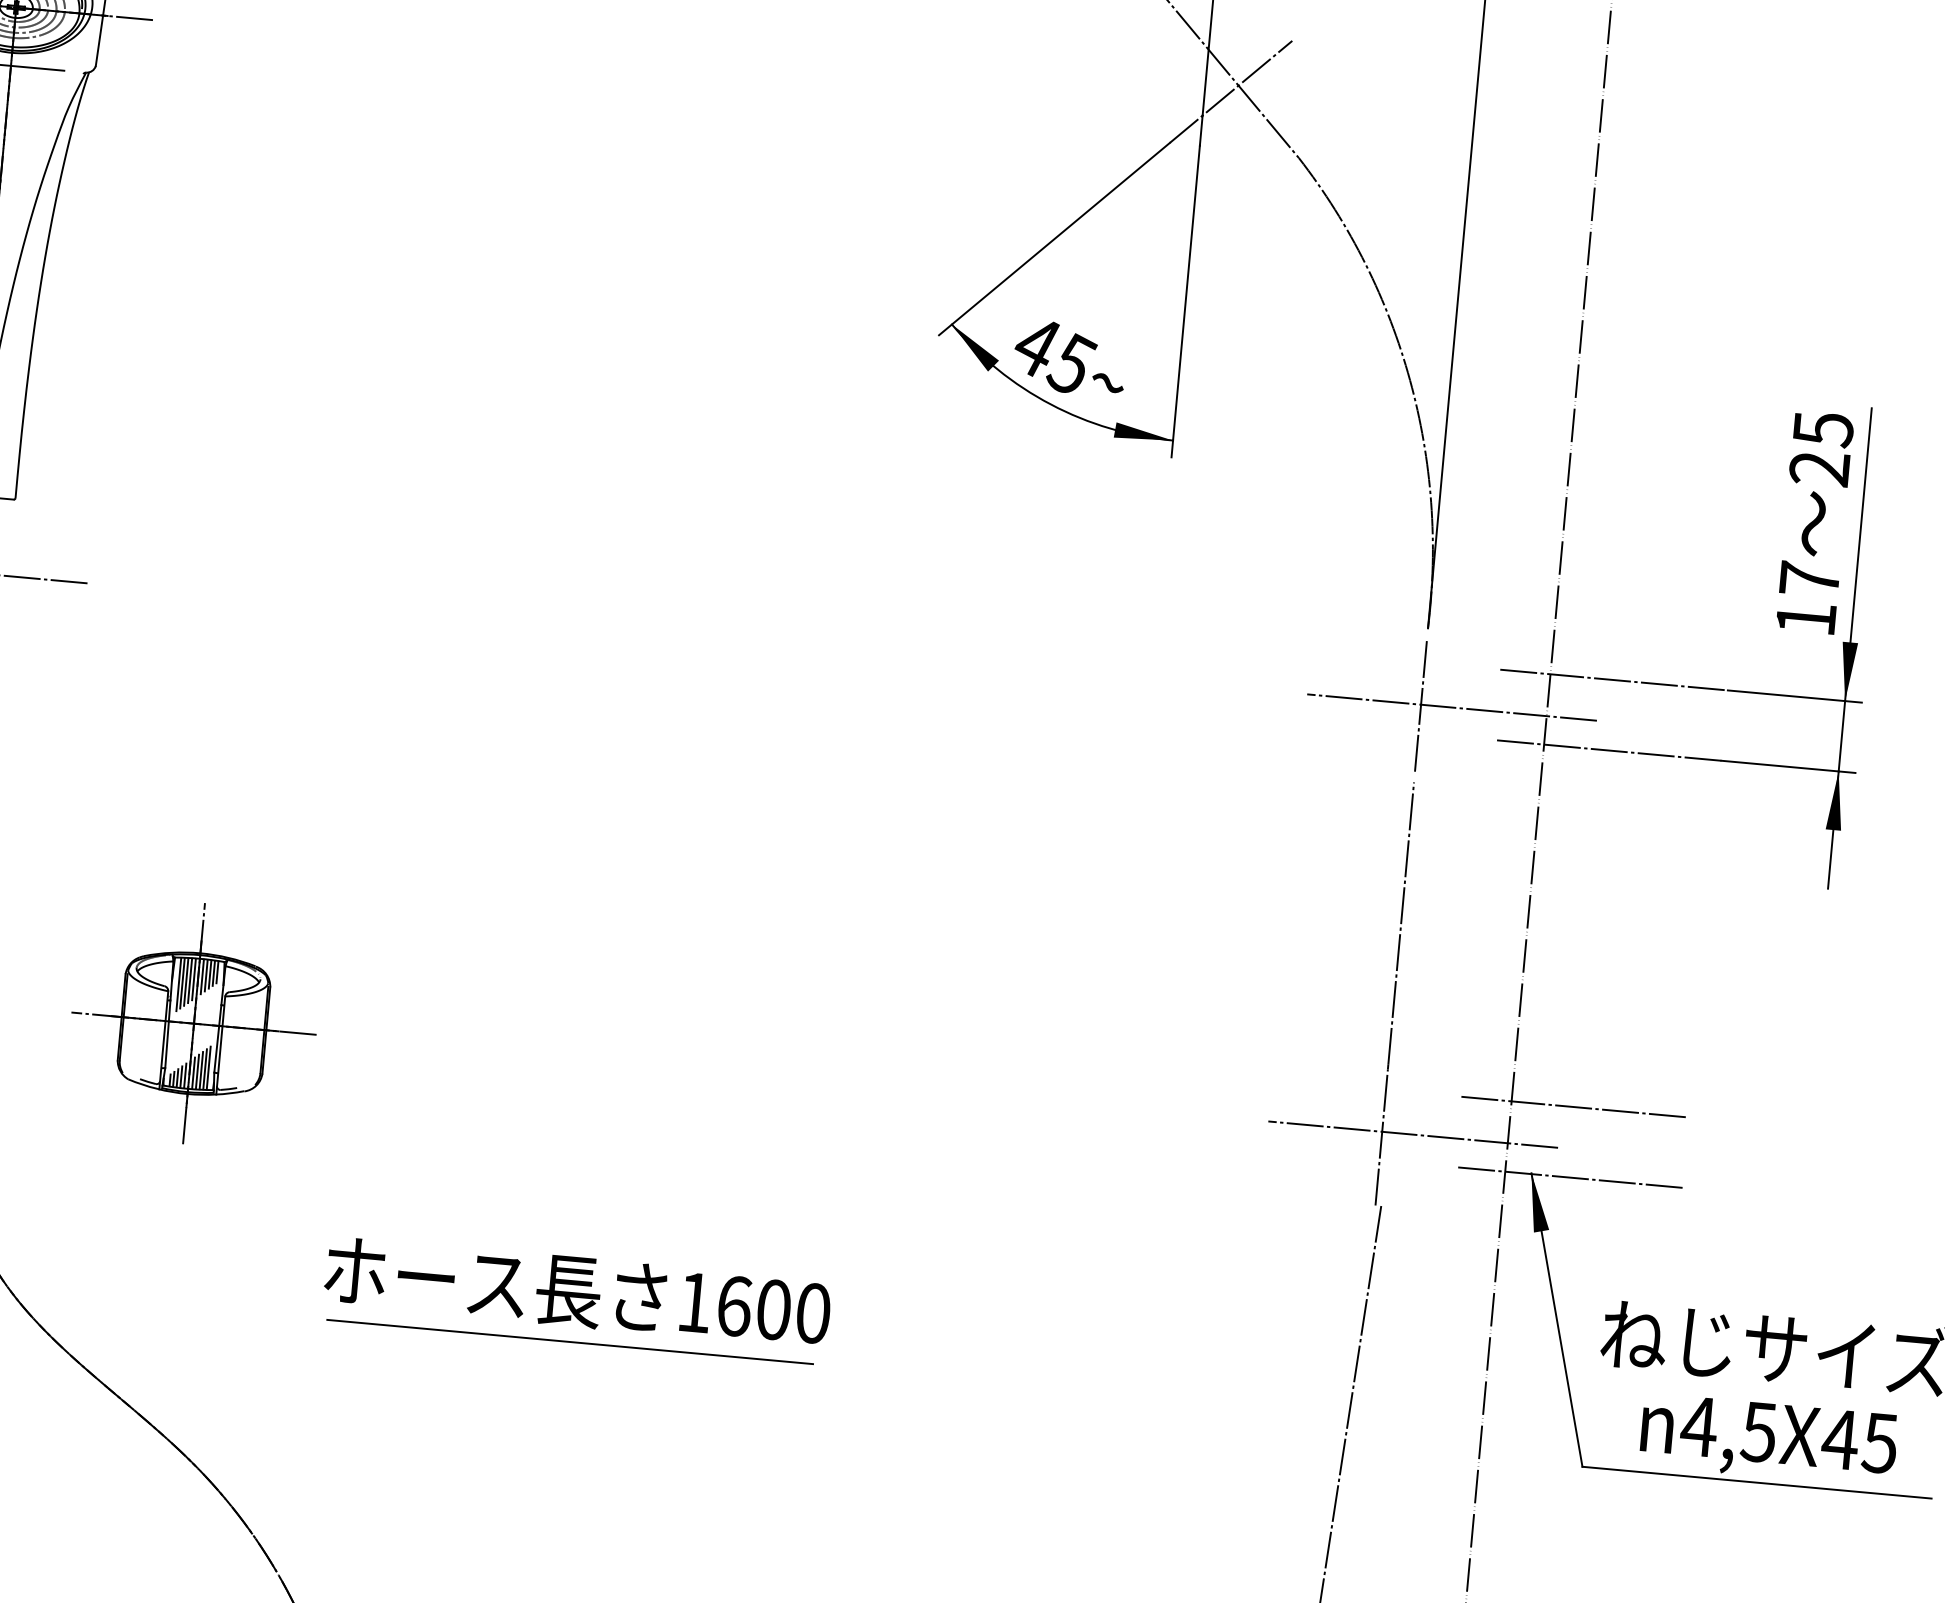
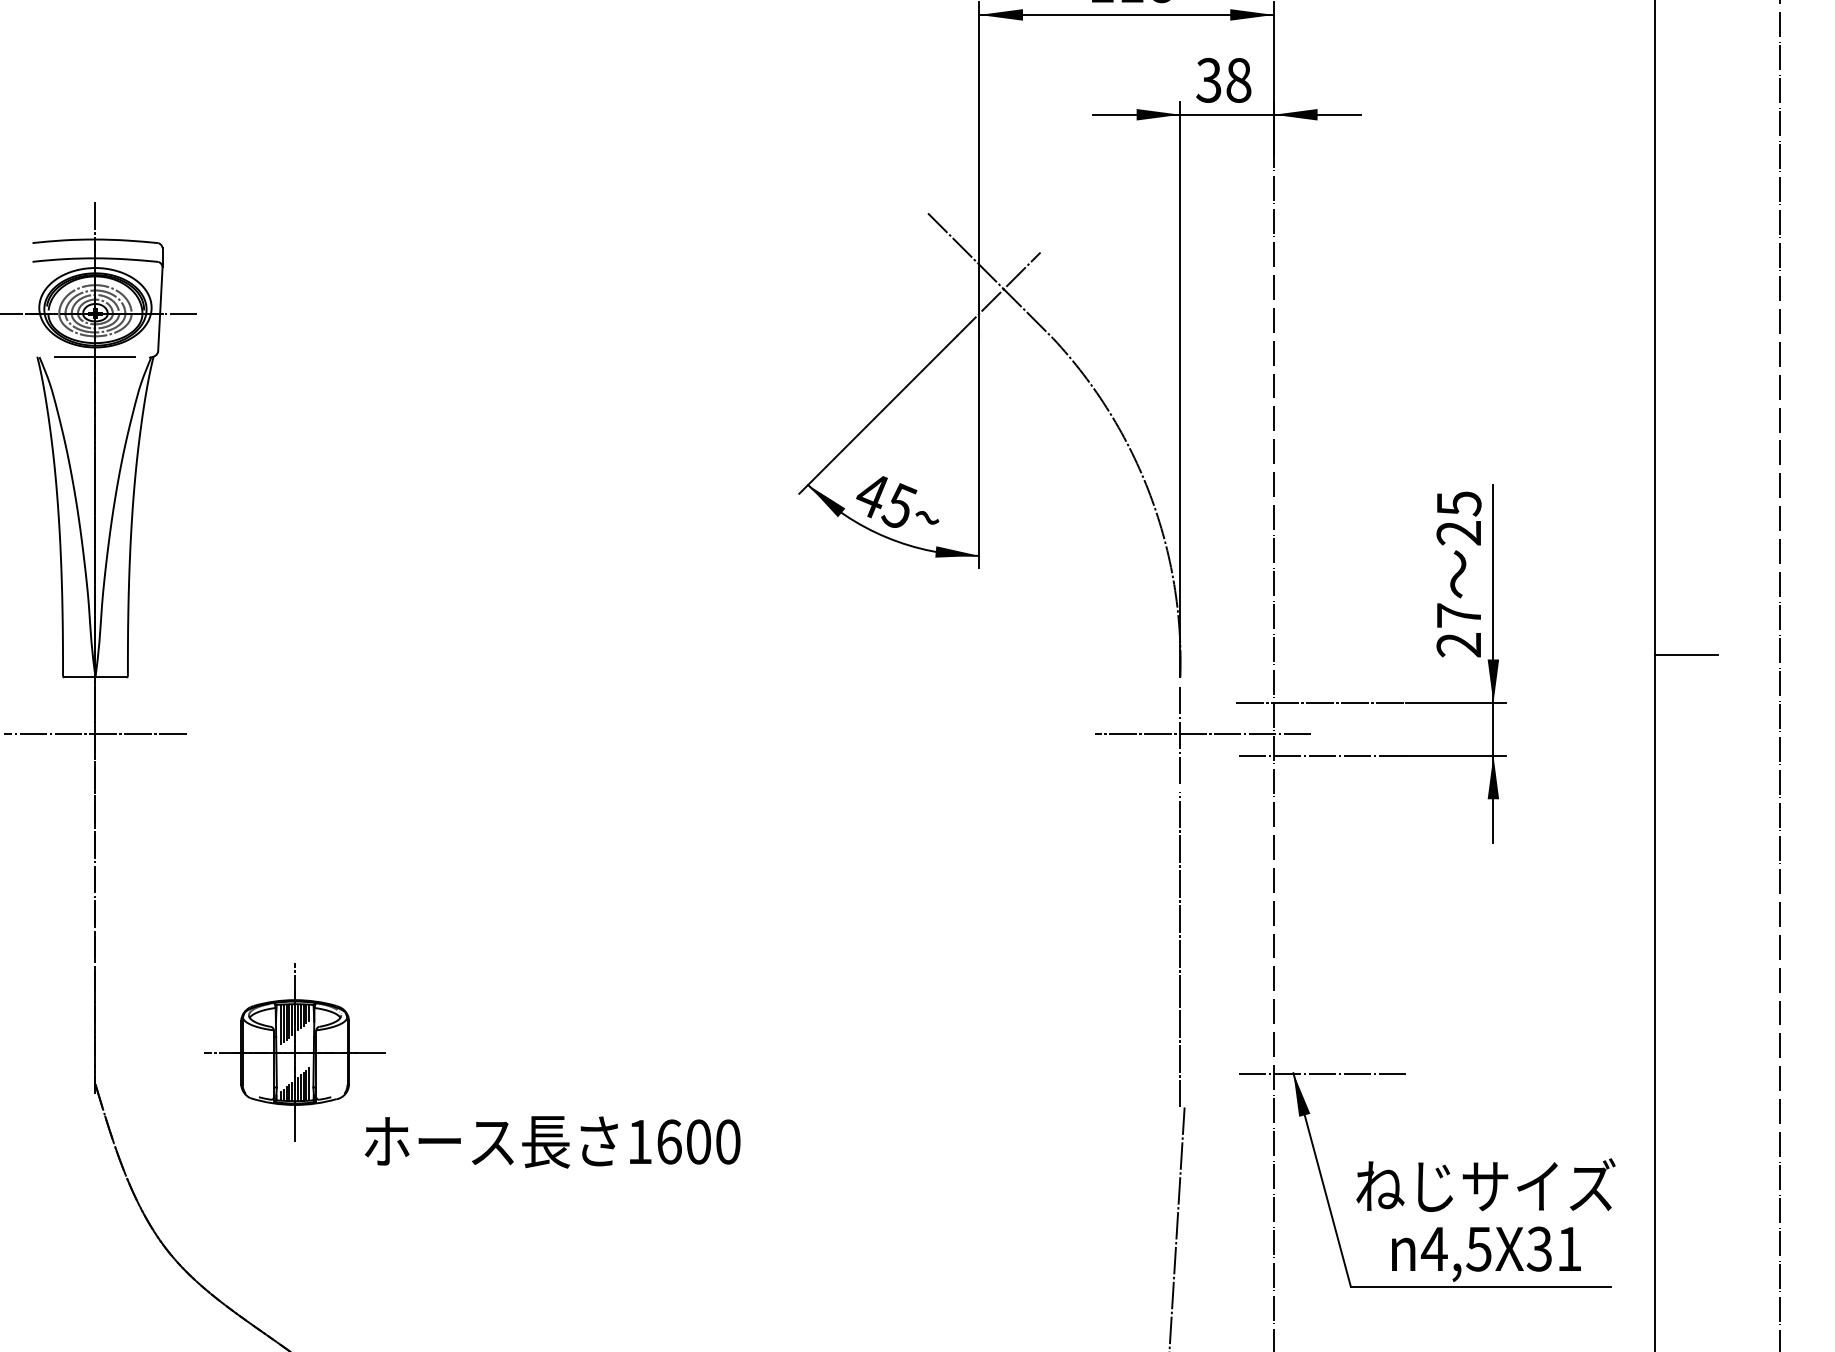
text: (1805, 619) -> (1458, 645), 17 -> 27
line: (1575, 1107) -> (1321, 1021), removed
line: (1413, 1134) -> (1203, 1052), removed
text: (577, 1292) -> (552, 1142), moved
line: (570, 1342) -> (594, 1262), removed
text: (1859, 1440) -> (1553, 1248), 4,5X45 -> 4,5X31

